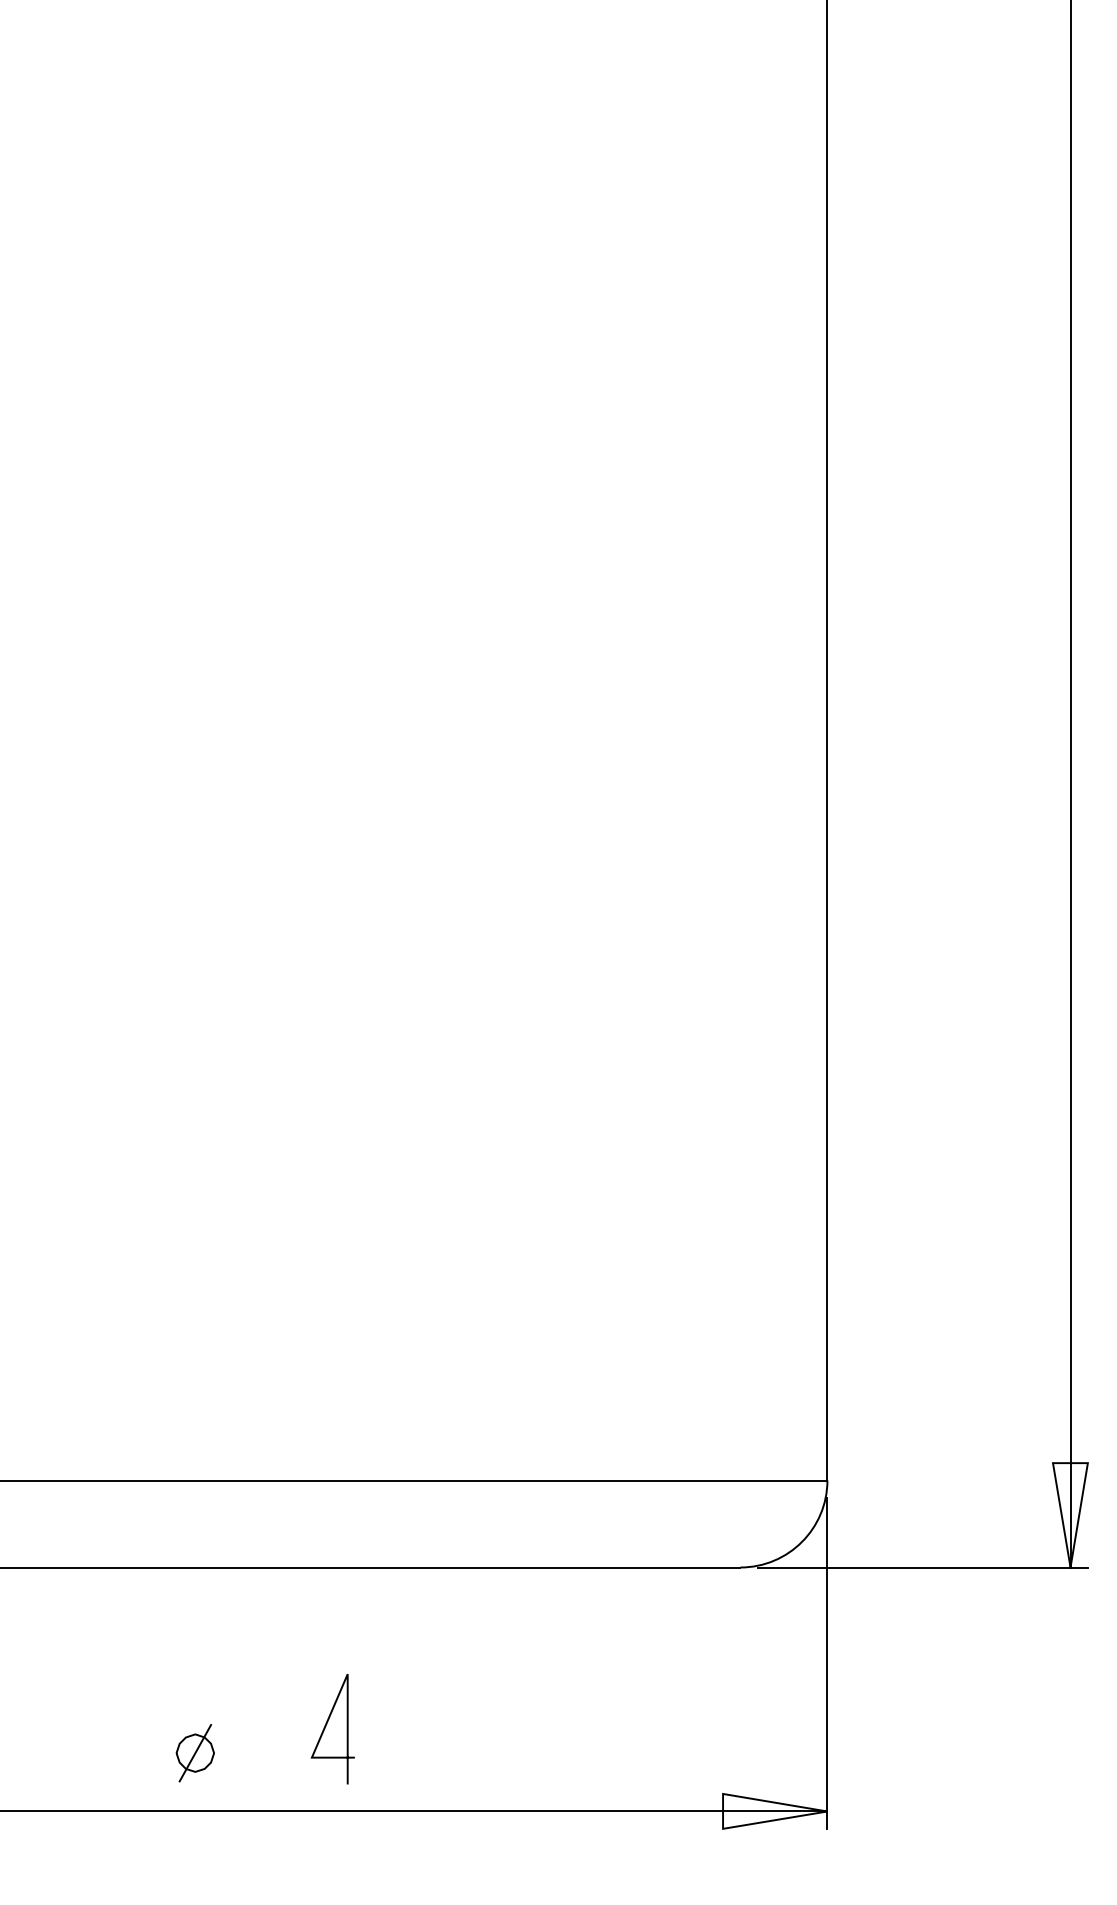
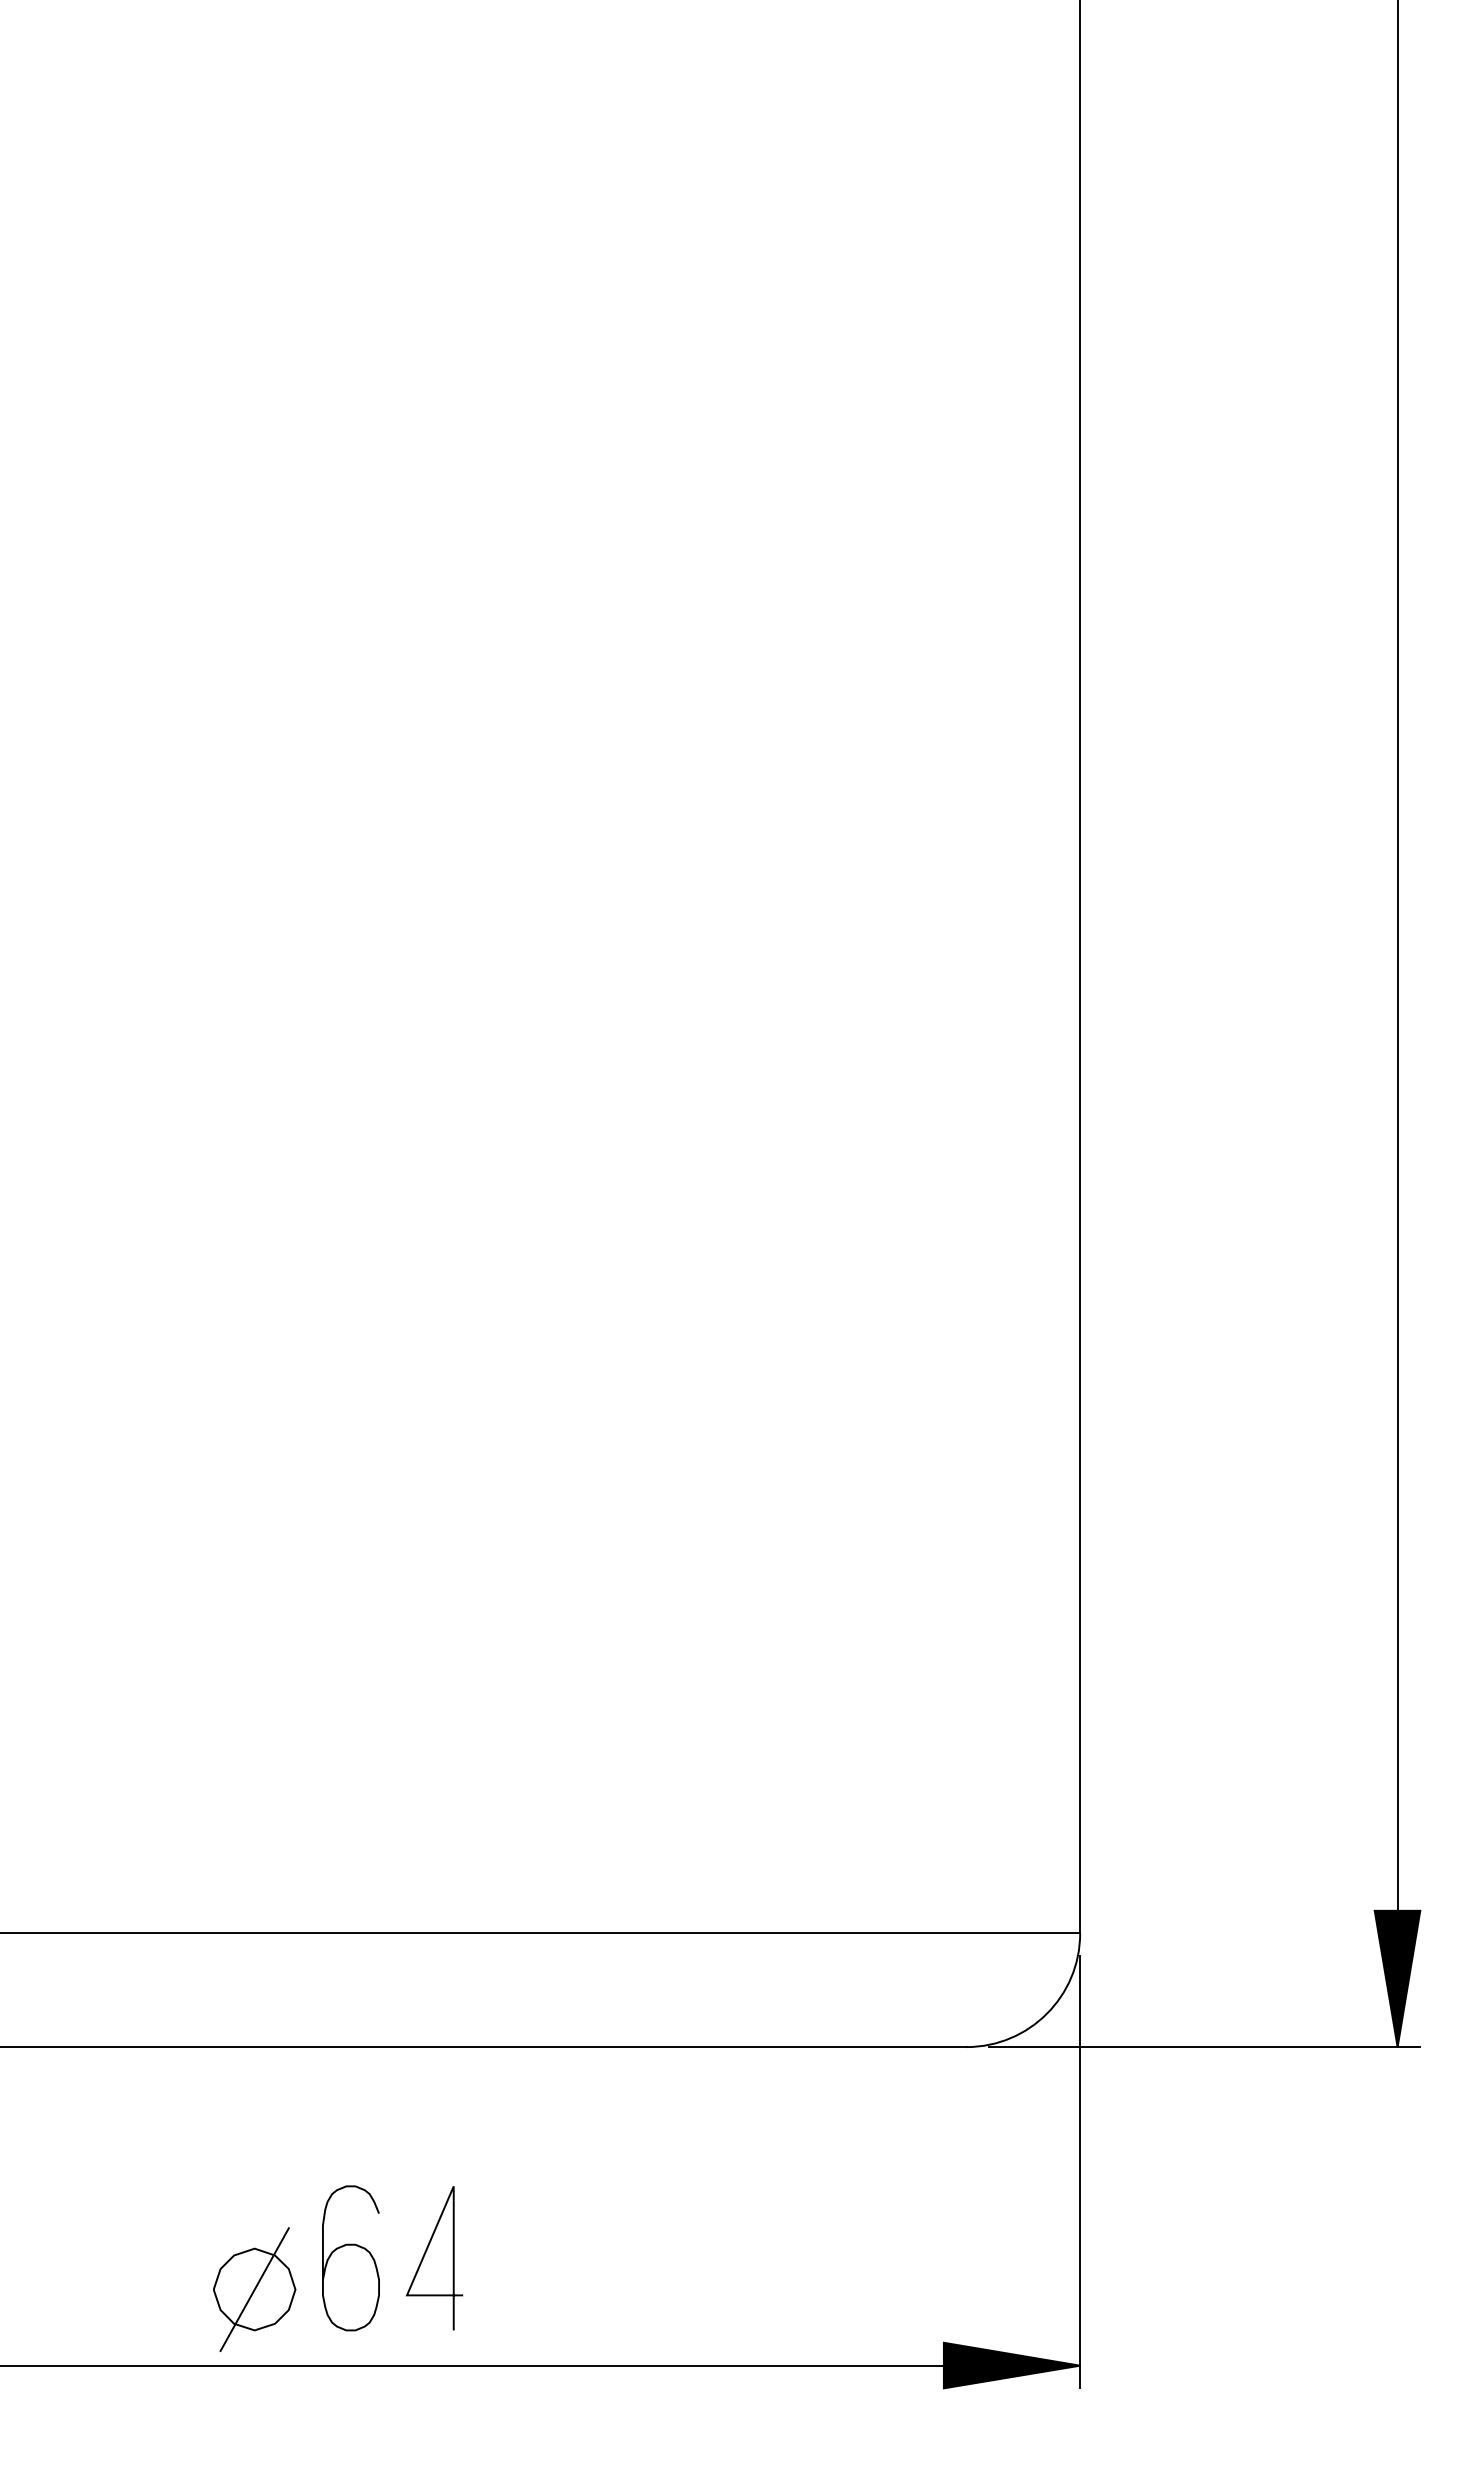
fill: (1070, 1514) -> (1397, 1978), added
curve: (268, 1719) -> (350, 2245), added
part: (195, 1753) -> (254, 2289), size x1.67
fill: (774, 1811) -> (1011, 2365), added

